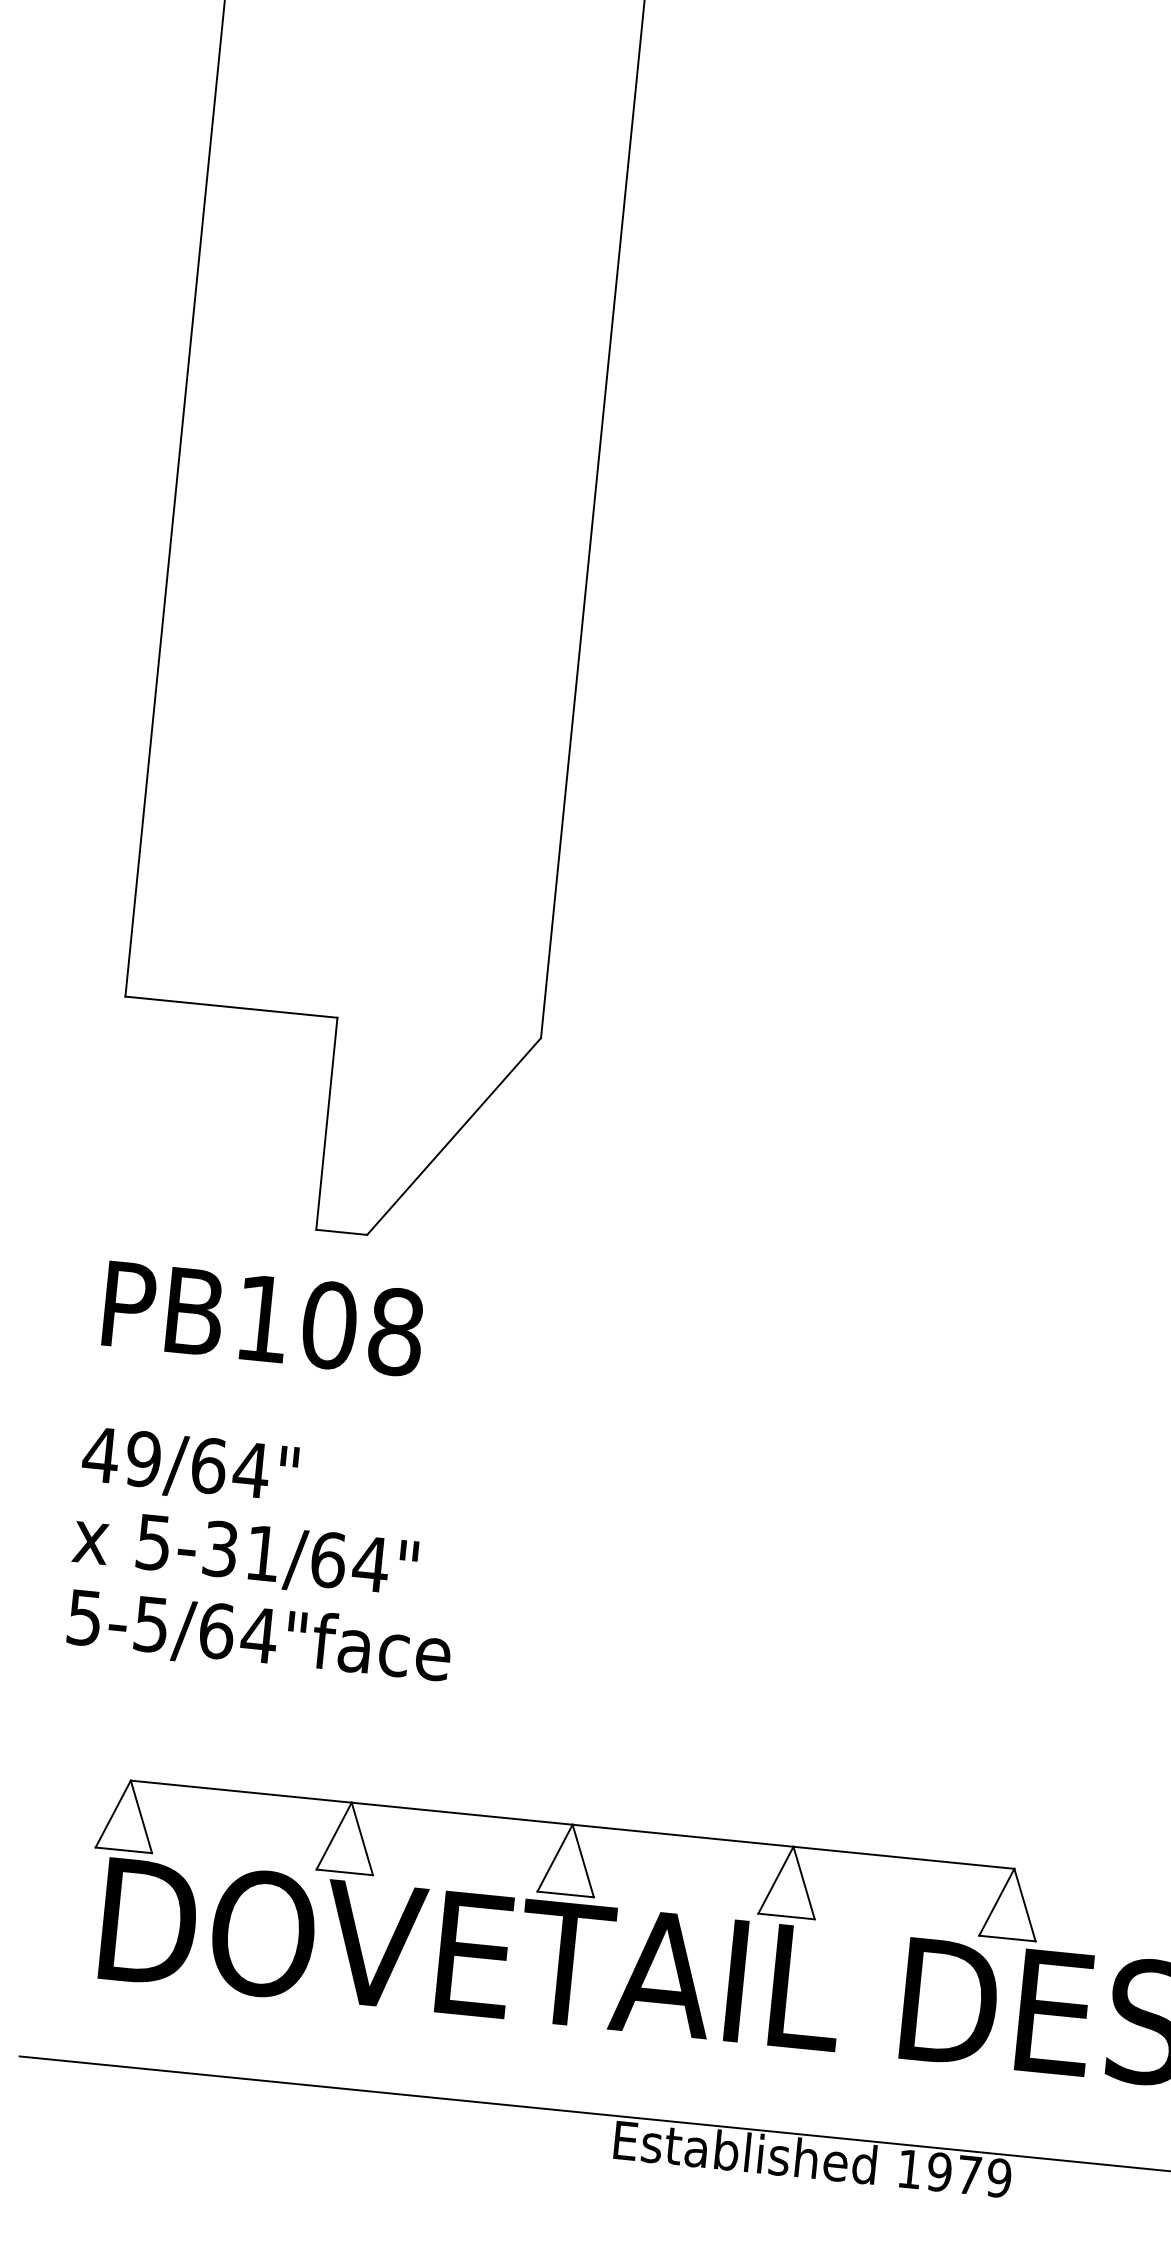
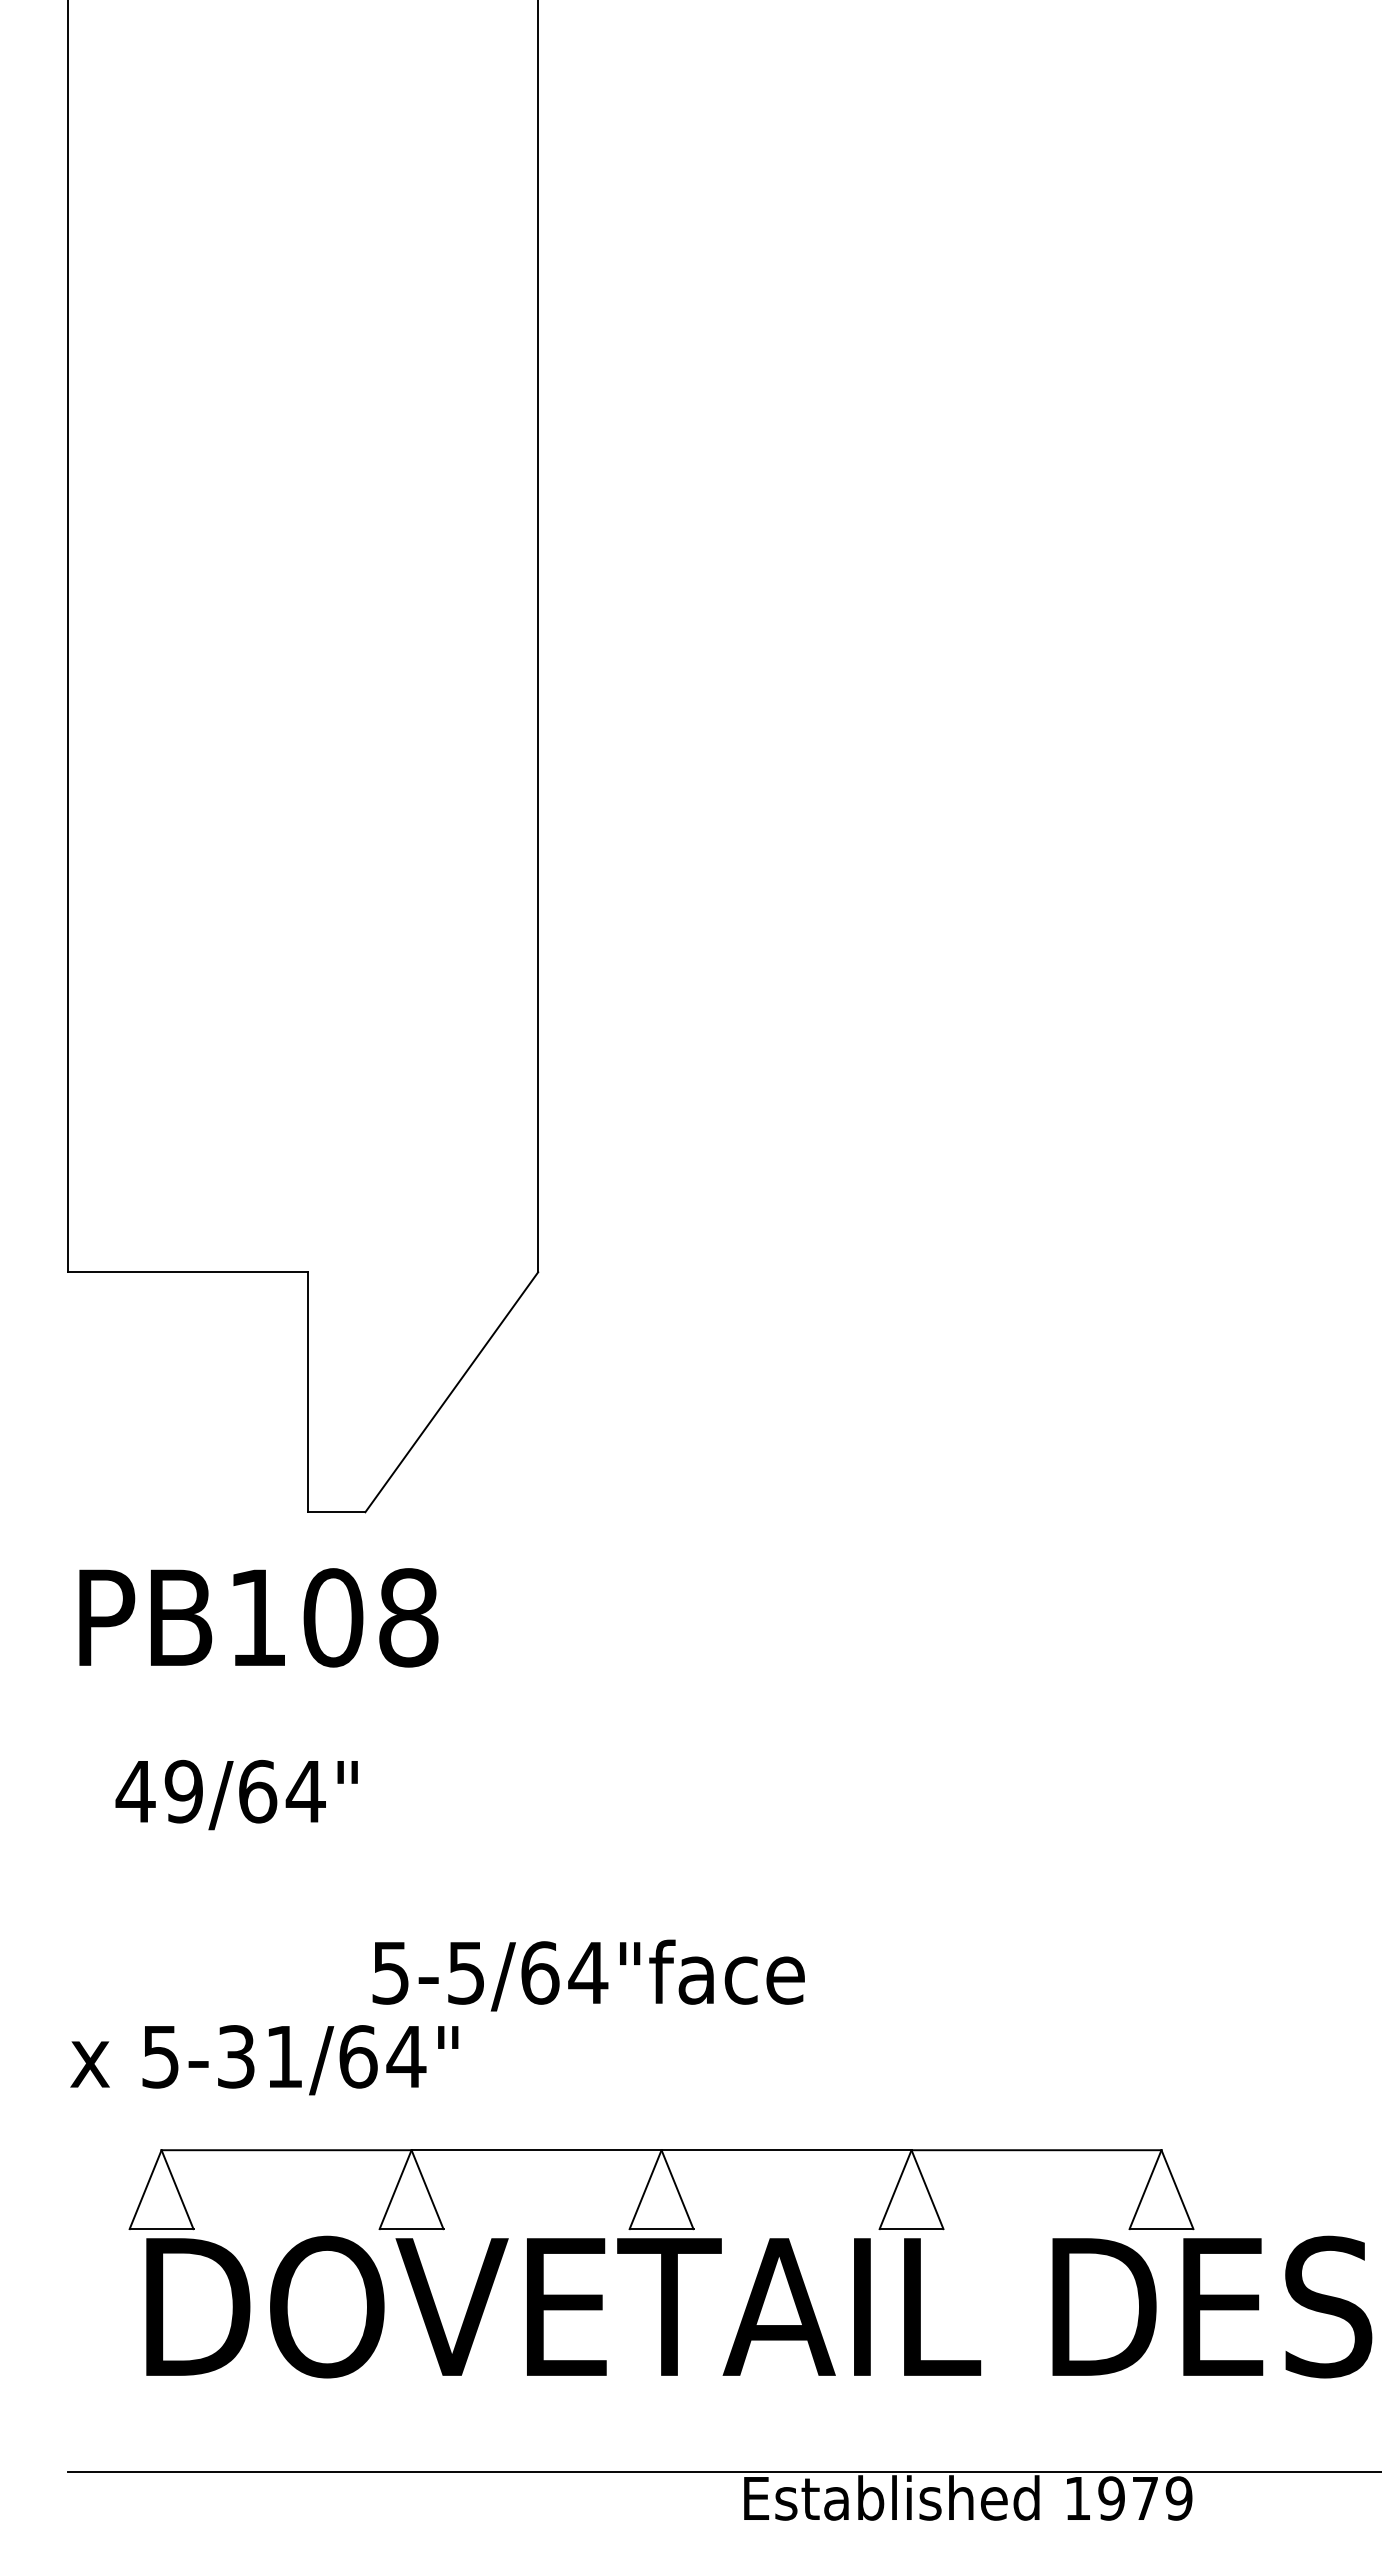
text: (189, 1467) -> (236, 1795), moved
text: (245, 1554) -> (264, 2060), moved
text: (259, 1637) -> (588, 1975), moved

